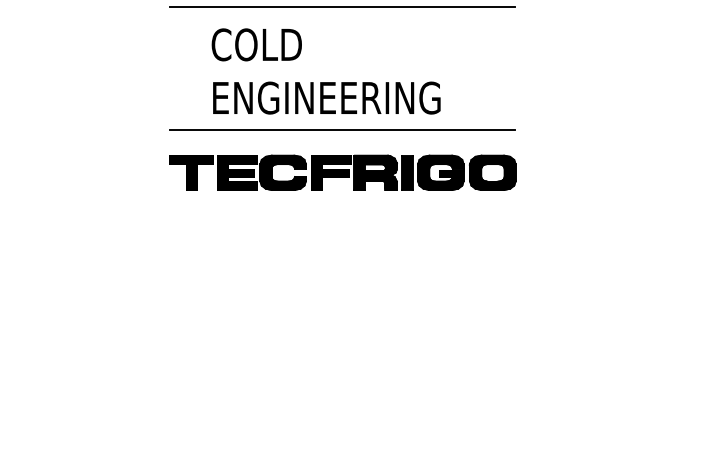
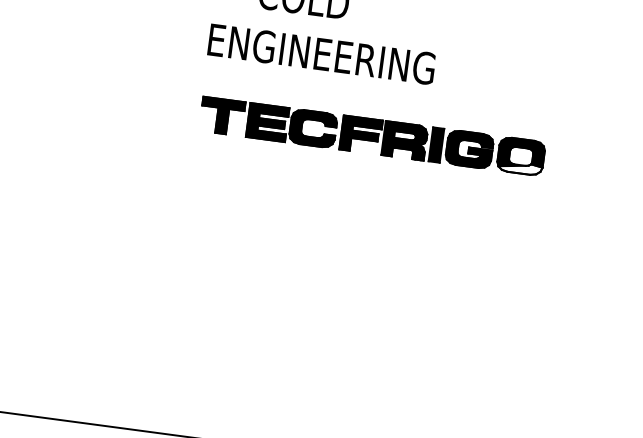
text: (326, 97) -> (321, 53), moved
line: (342, 130) -> (377, 94), removed
fill: (493, 184) -> (520, 168), removed

